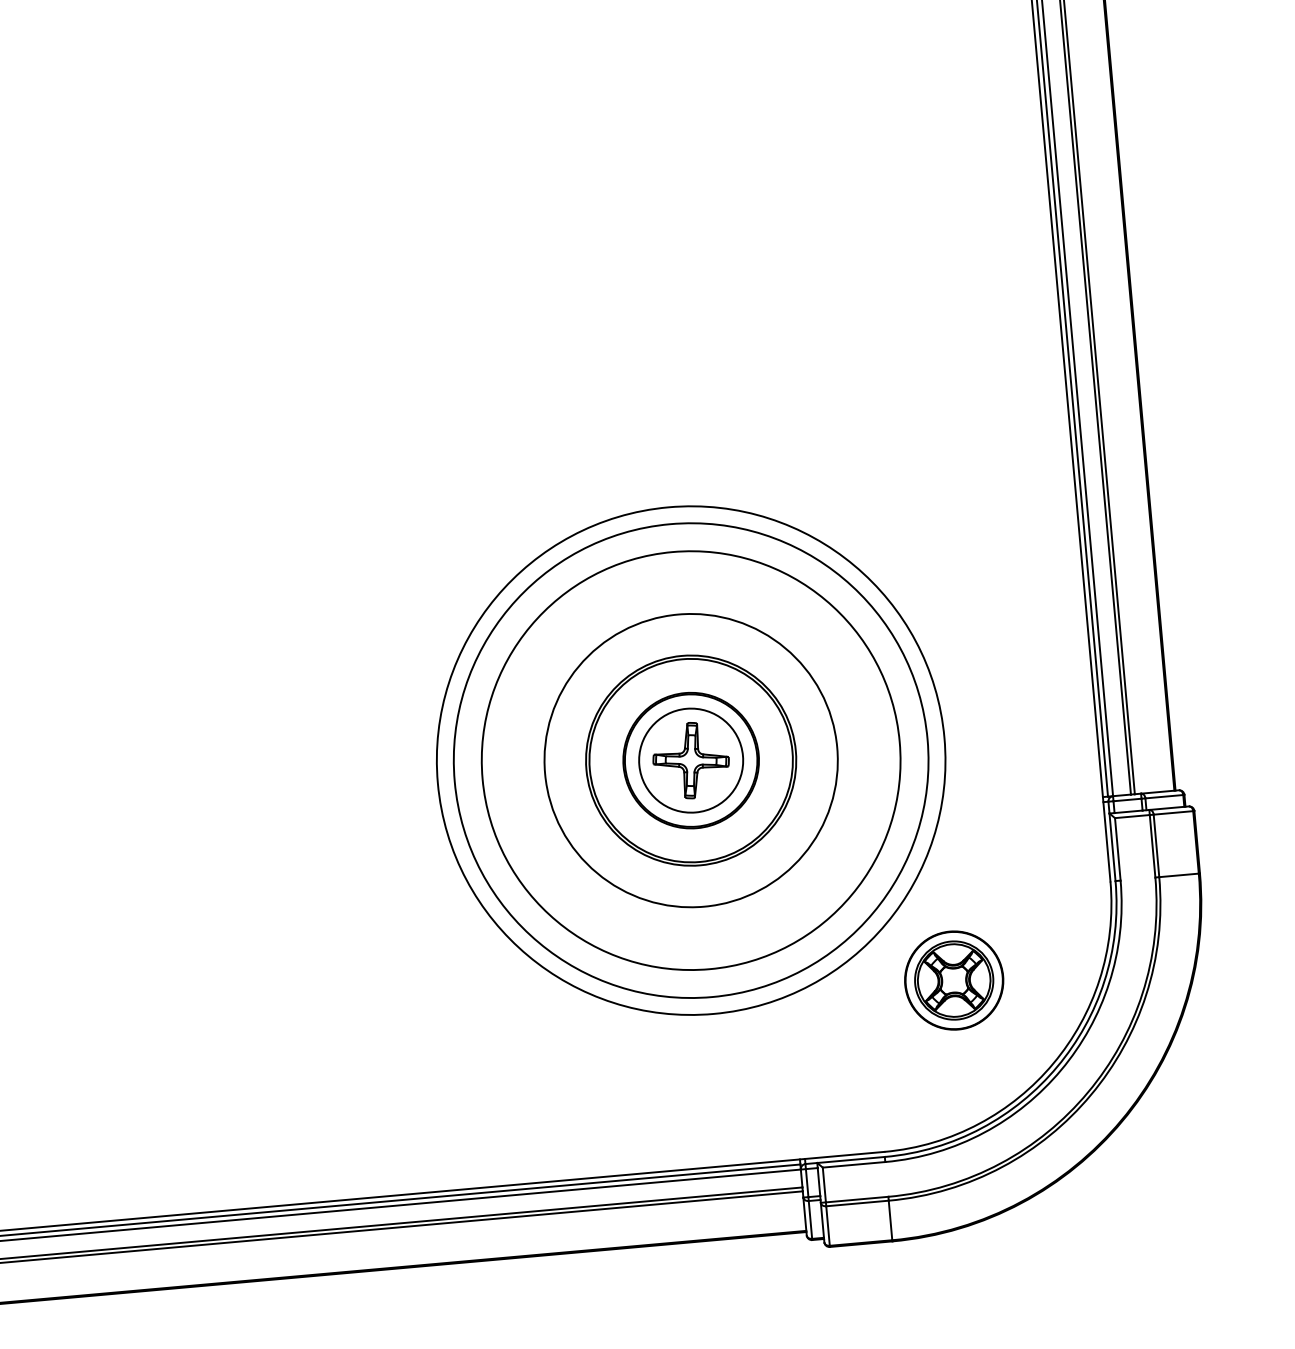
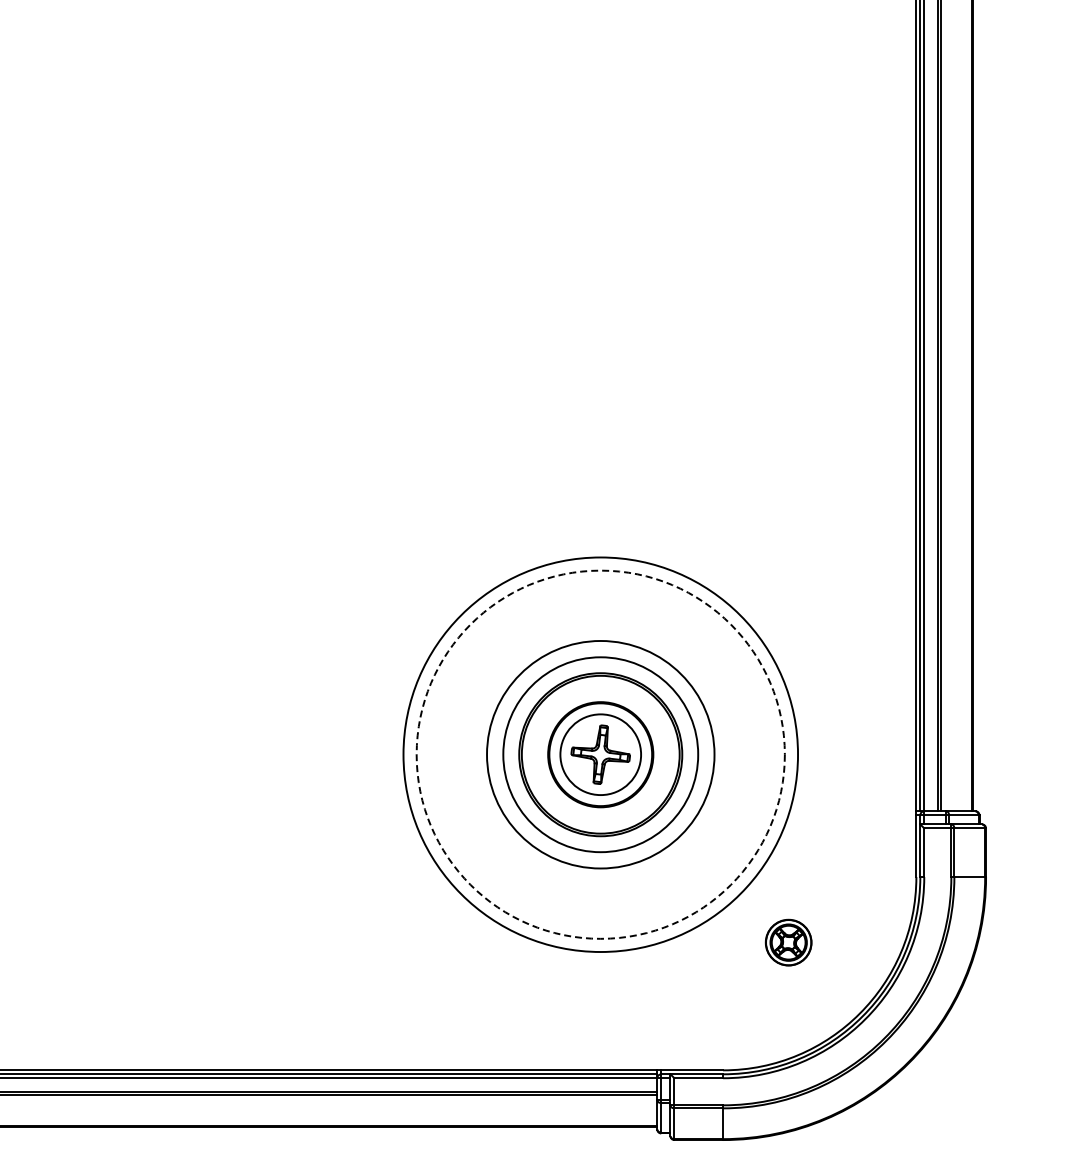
circle: (690, 760) -> (600, 754), size x0.6
circle: (690, 760) -> (600, 754), solid -> dashed
part: (953, 980) -> (788, 942), size x0.6

